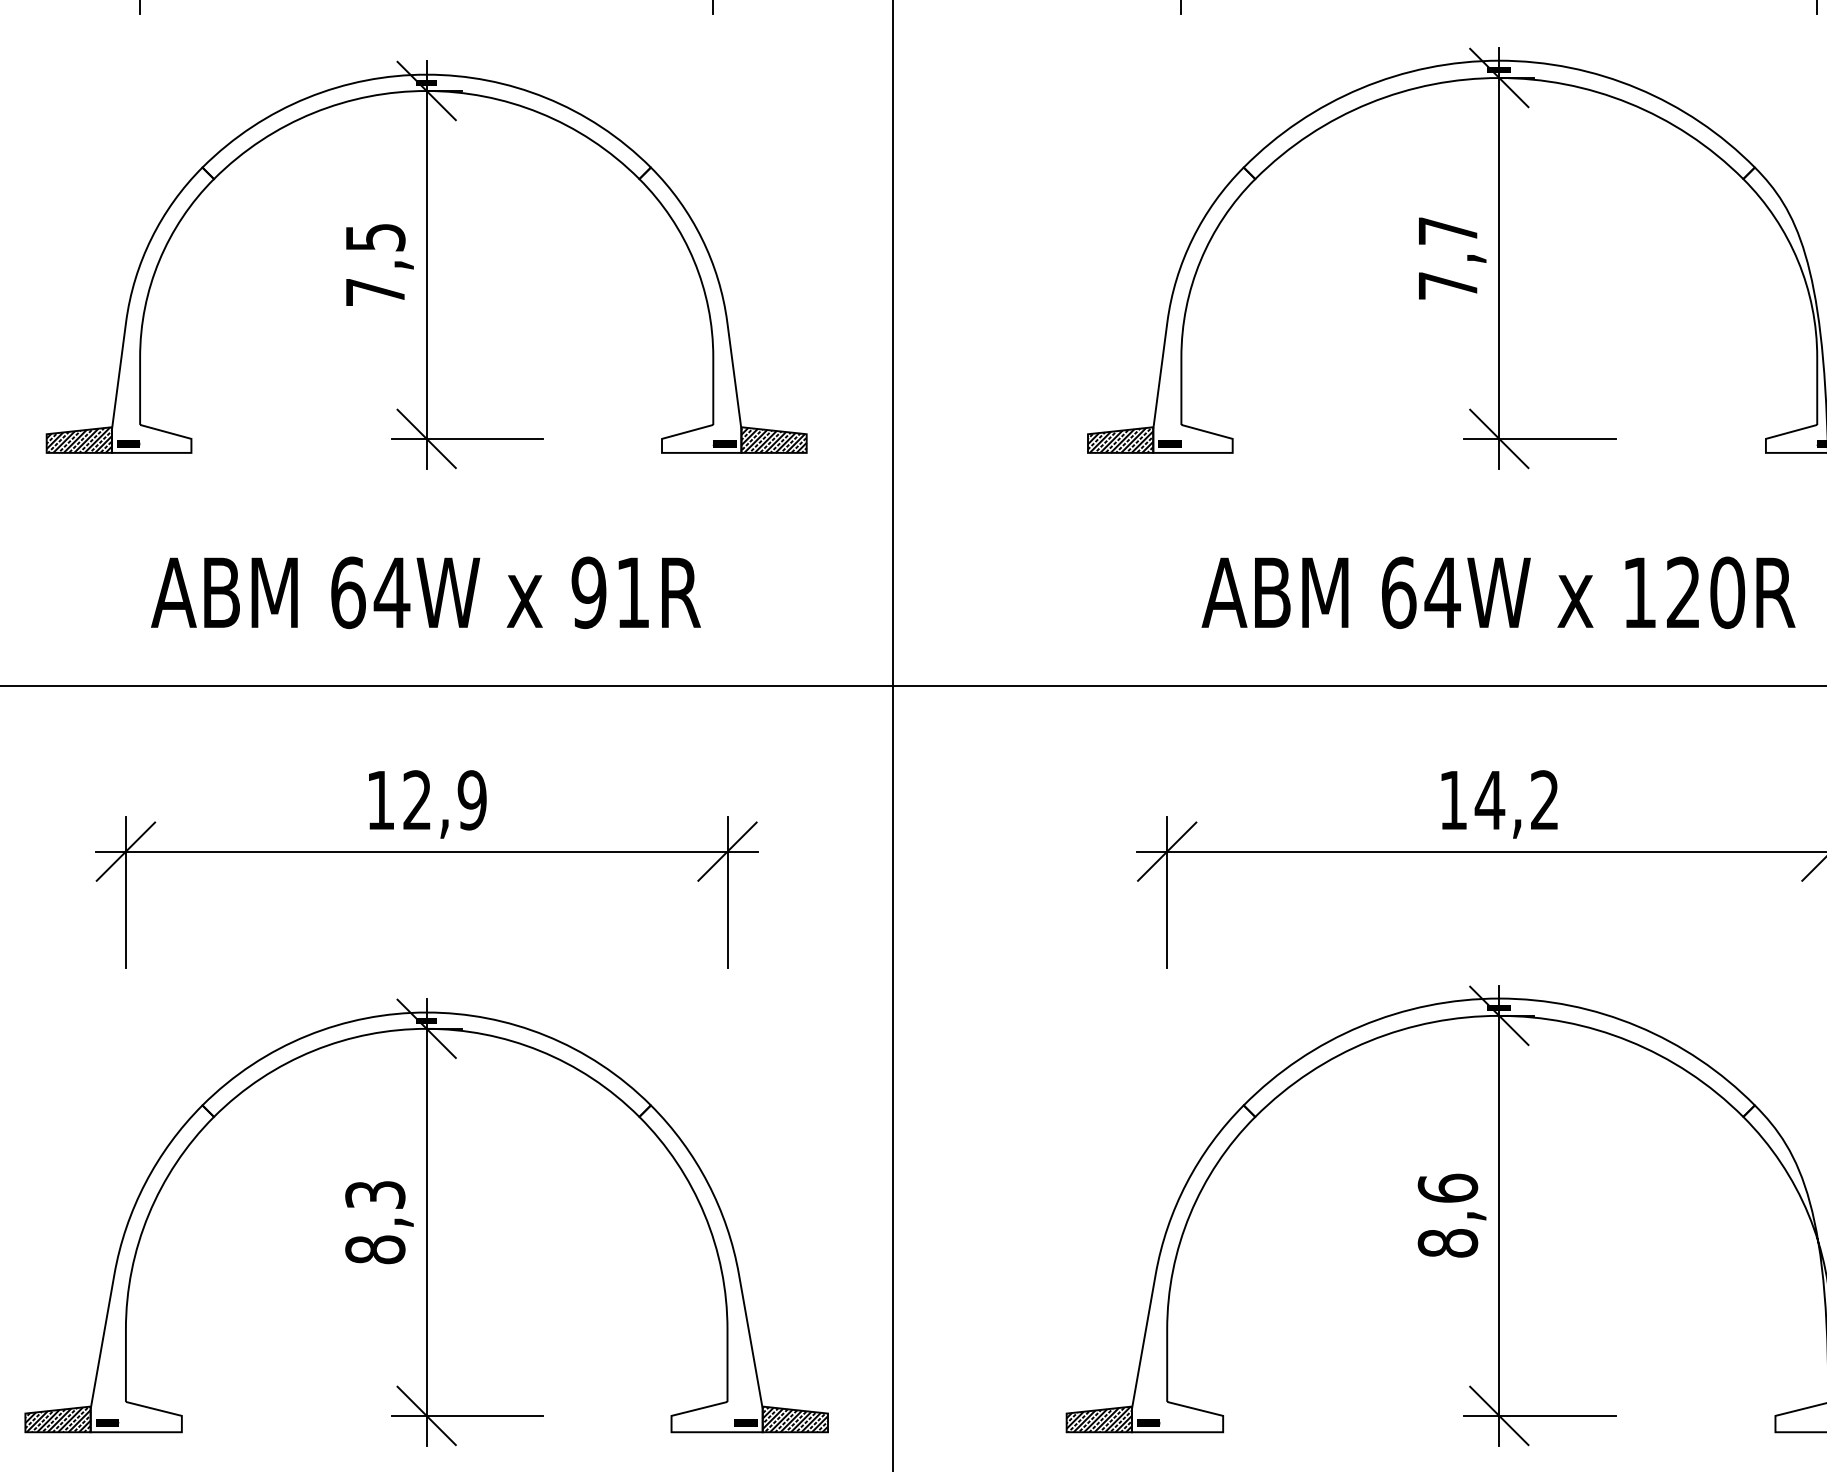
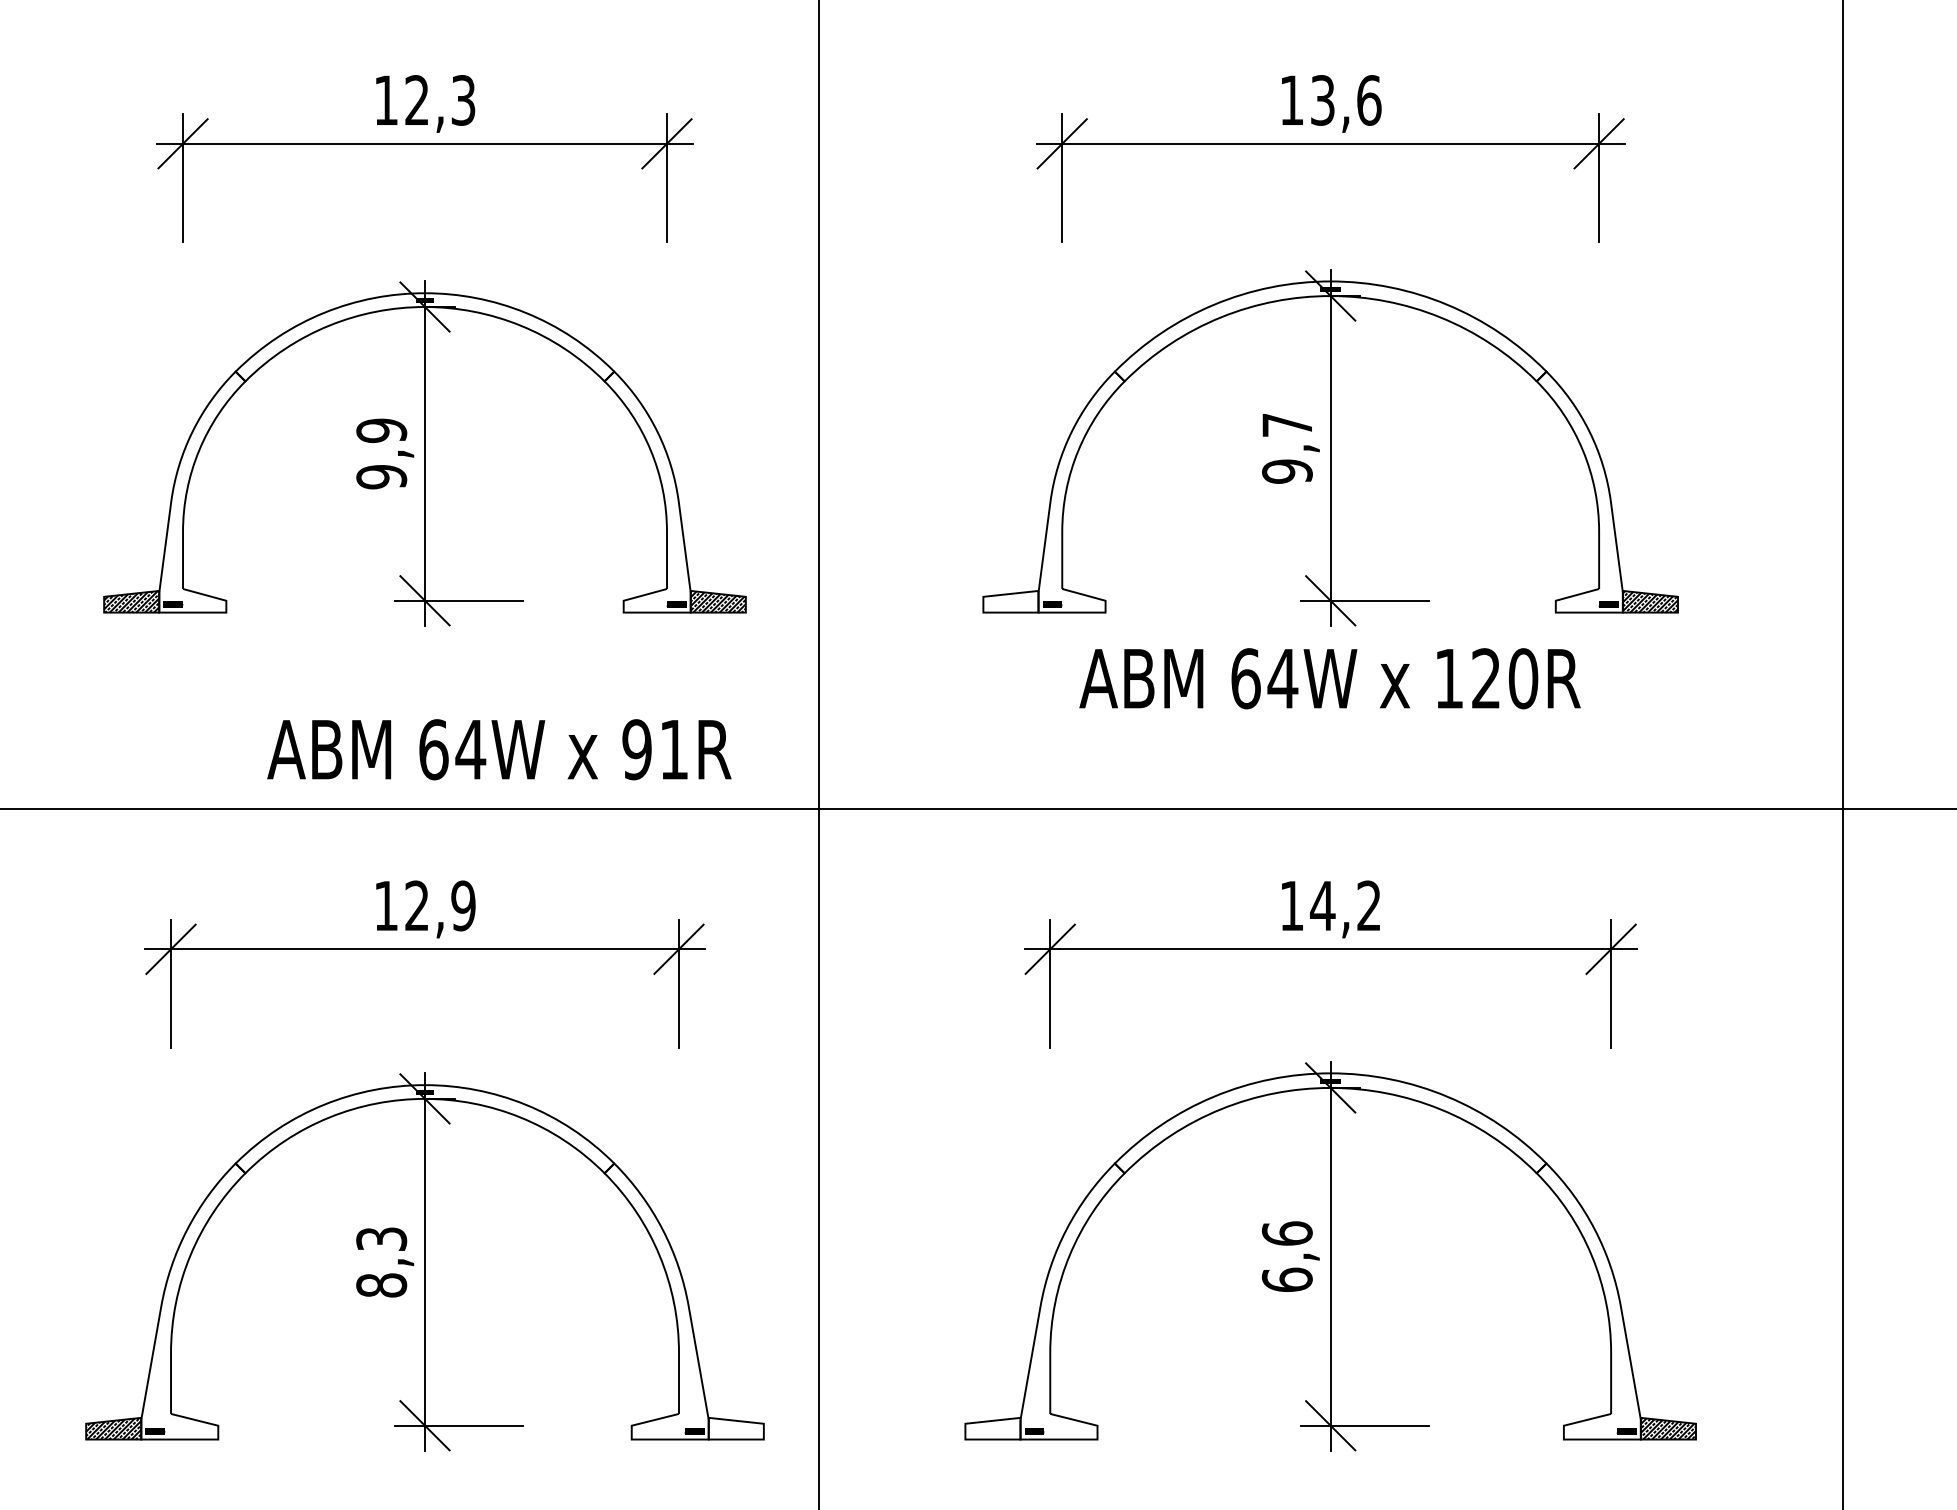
text: (375, 264) -> (381, 453), 7,5 -> 9,9
text: (1448, 285) -> (1287, 471), 7,7 -> 9,7
hatch: (1120, 439) -> (1010, 601), removed
text: (426, 592) -> (499, 749), moved
text: (1497, 592) -> (1329, 678), moved
text: (1446, 1242) -> (1286, 1279), 8,6 -> 6,6
hatch: (794, 1419) -> (735, 1428), removed
hatch: (1098, 1419) -> (992, 1428), removed

